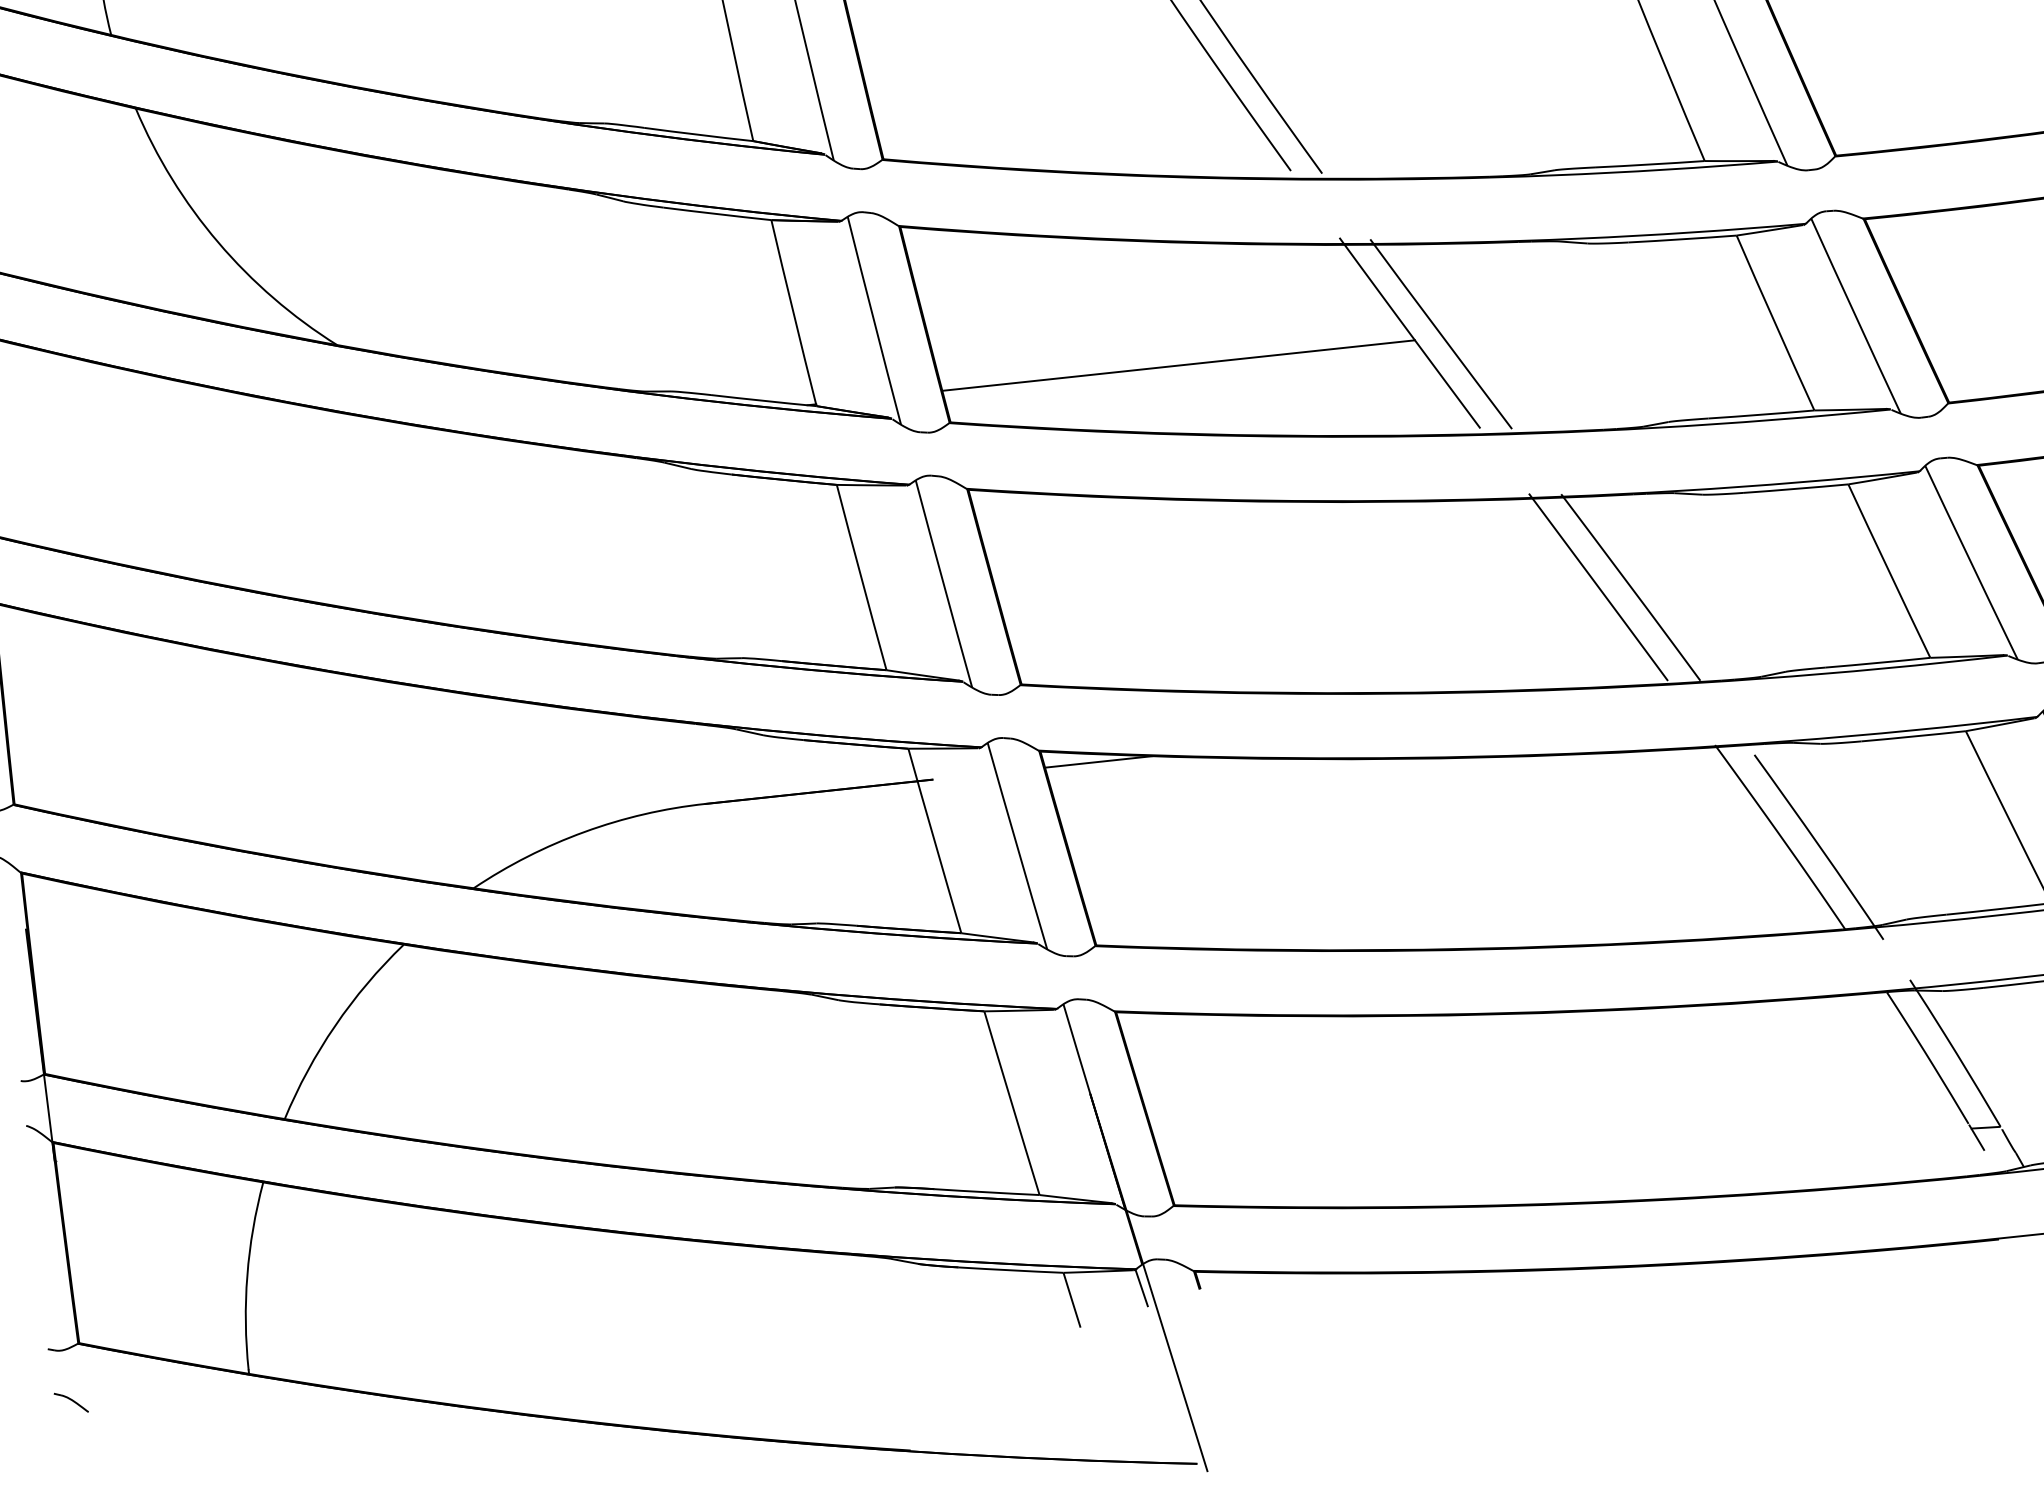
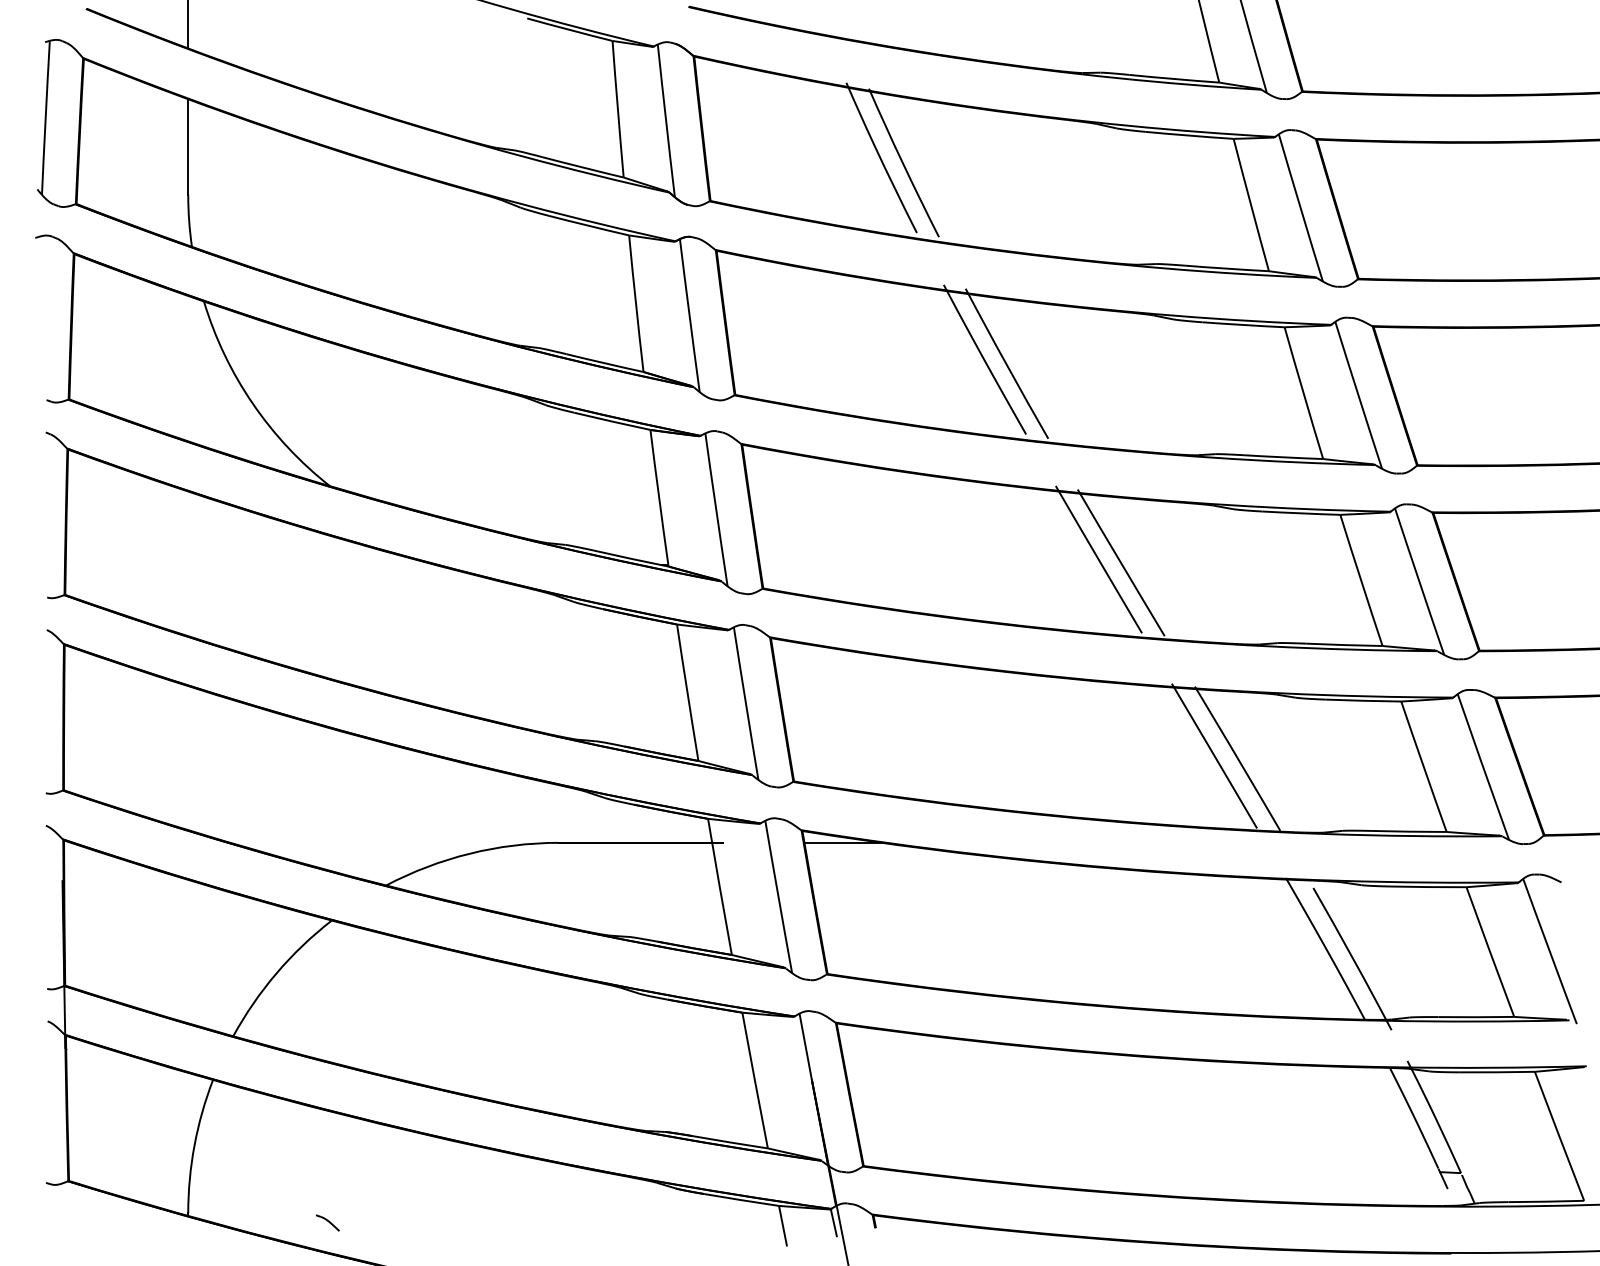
line: (1178, 366) -> (930, 565), removed
part: (70, 1402) -> (327, 1222), moved

